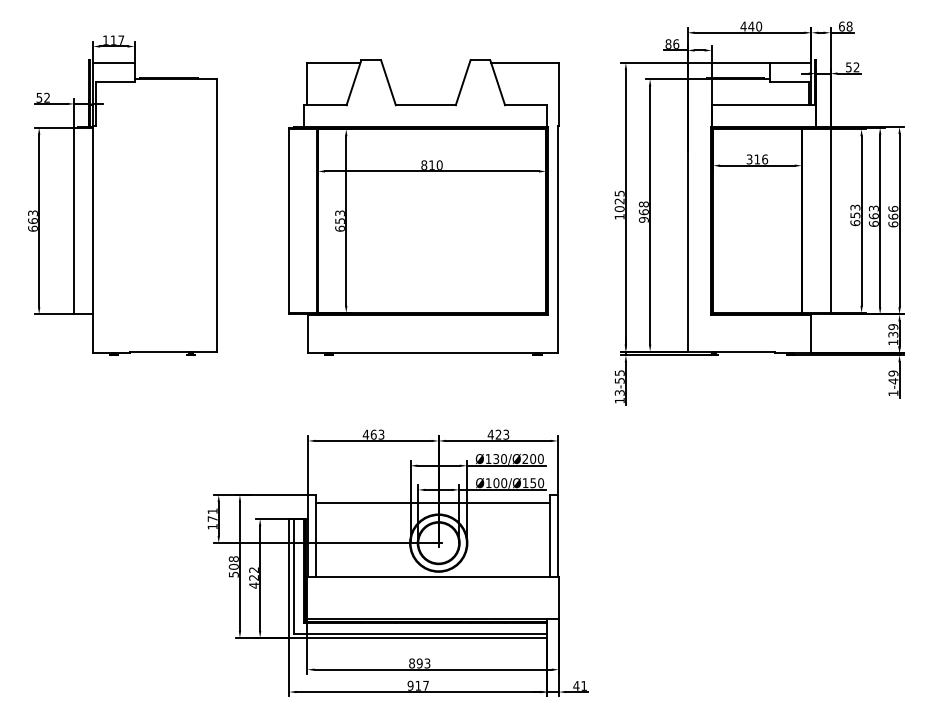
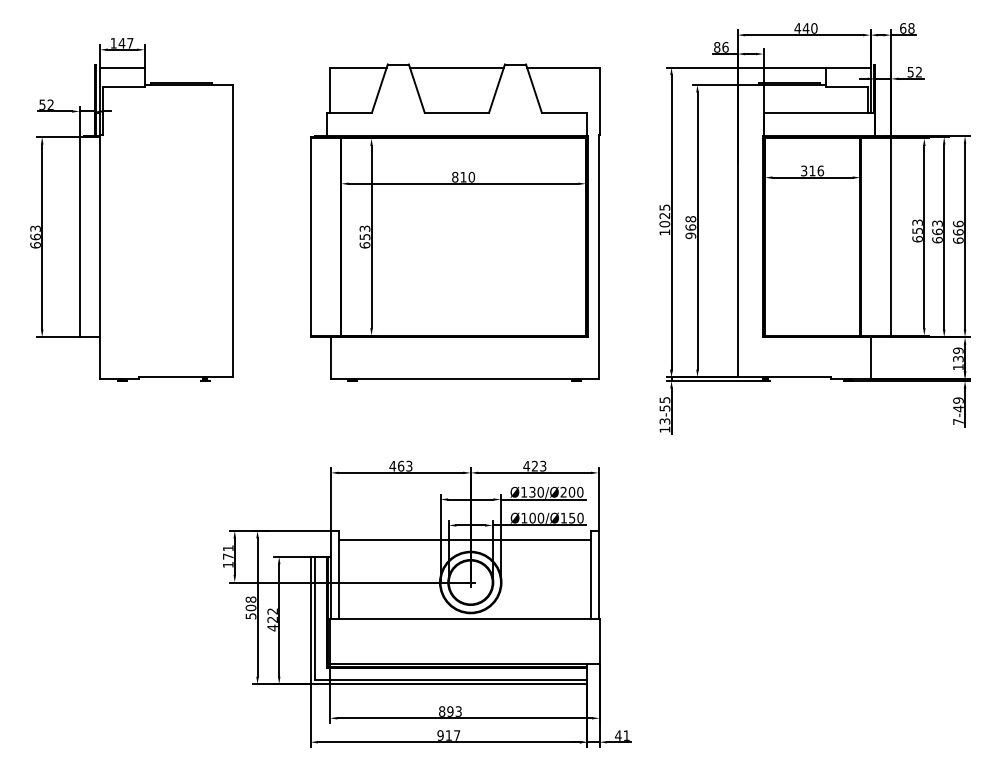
text: (113, 39) -> (121, 42), 117 -> 147
line: (425, 63) -> (456, 68), added
text: (893, 393) -> (958, 422), 1-49 -> 7-49

